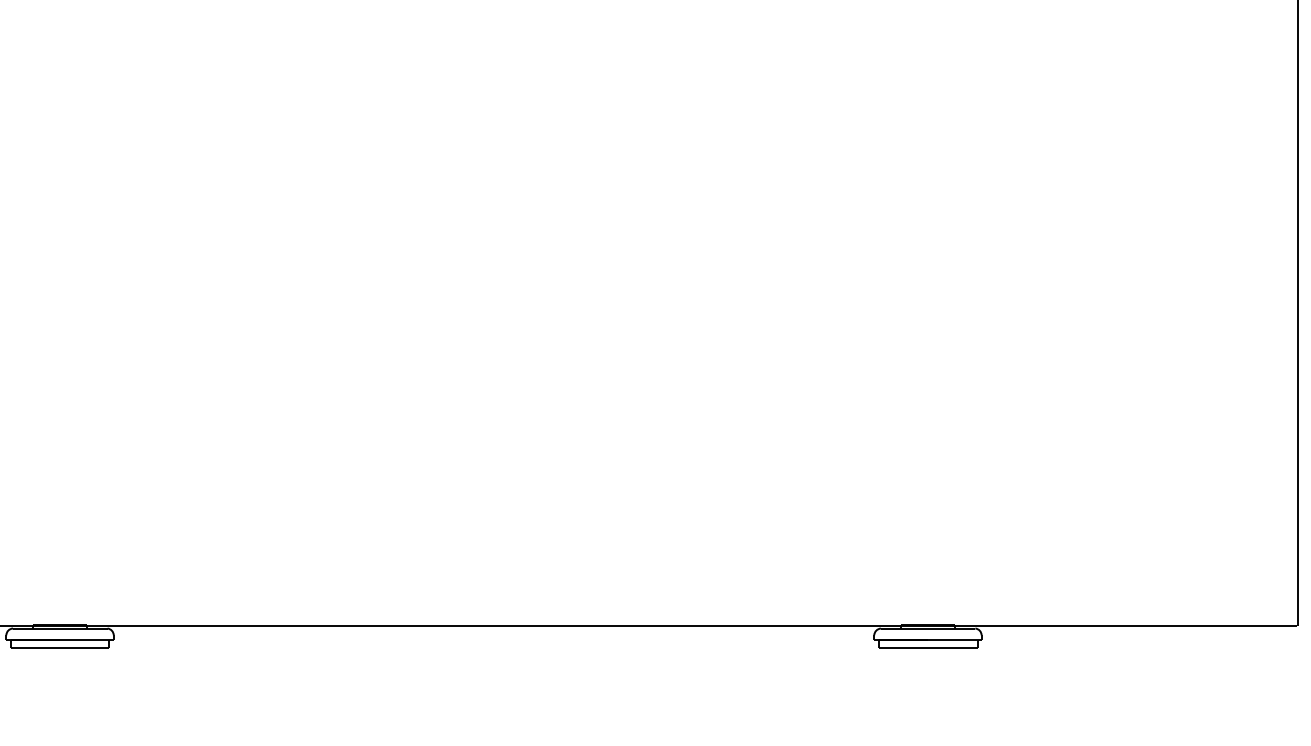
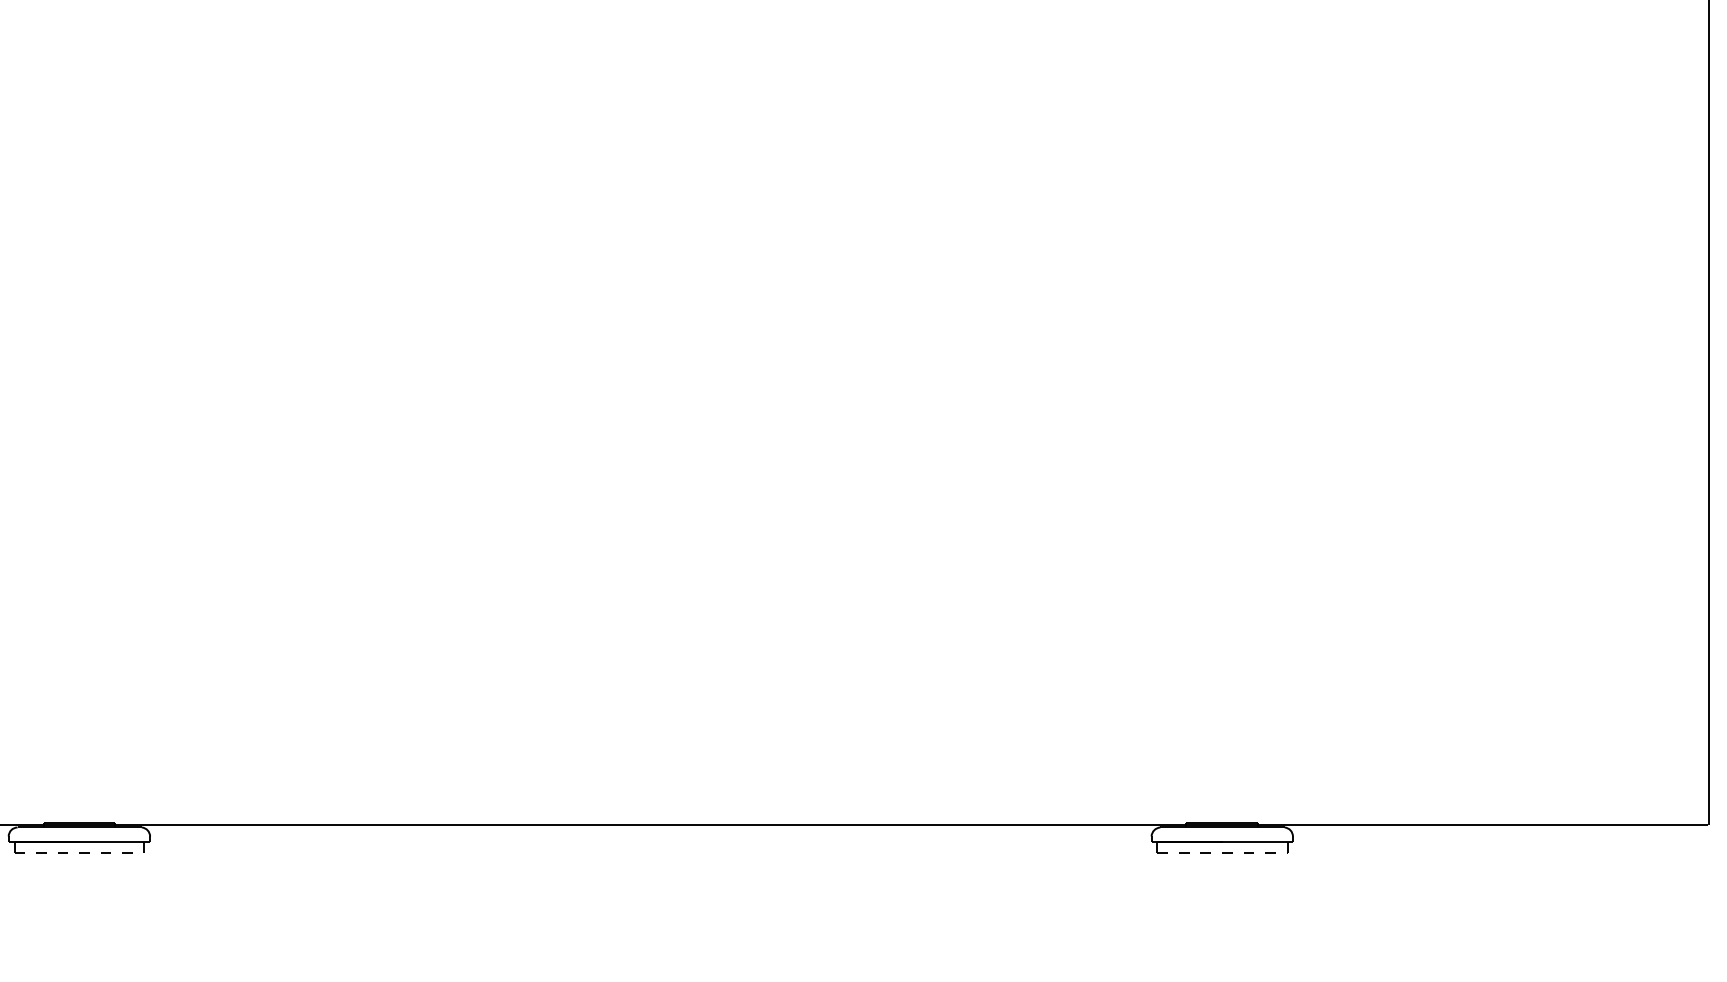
line: (60, 648) -> (79, 853), solid -> dashed
line: (928, 648) -> (1223, 853), solid -> dashed

